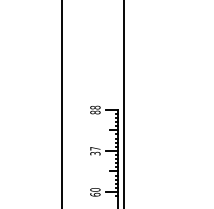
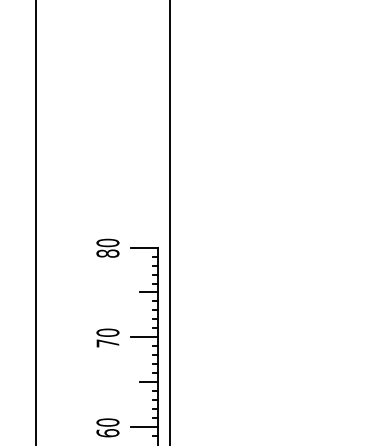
text: (95, 107) -> (108, 242), 88 -> 80
text: (95, 150) -> (108, 336), 37 -> 70

